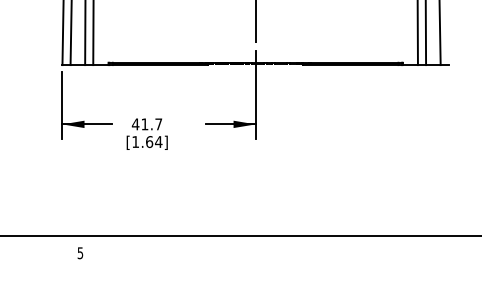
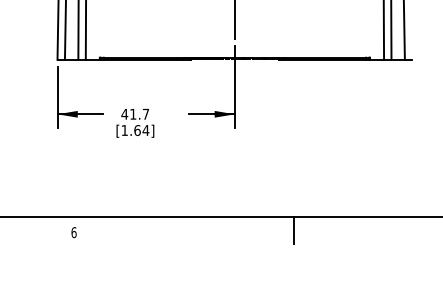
line: (320, 249) -> (294, 229), added
text: (79, 253) -> (73, 232), 5 -> 6

